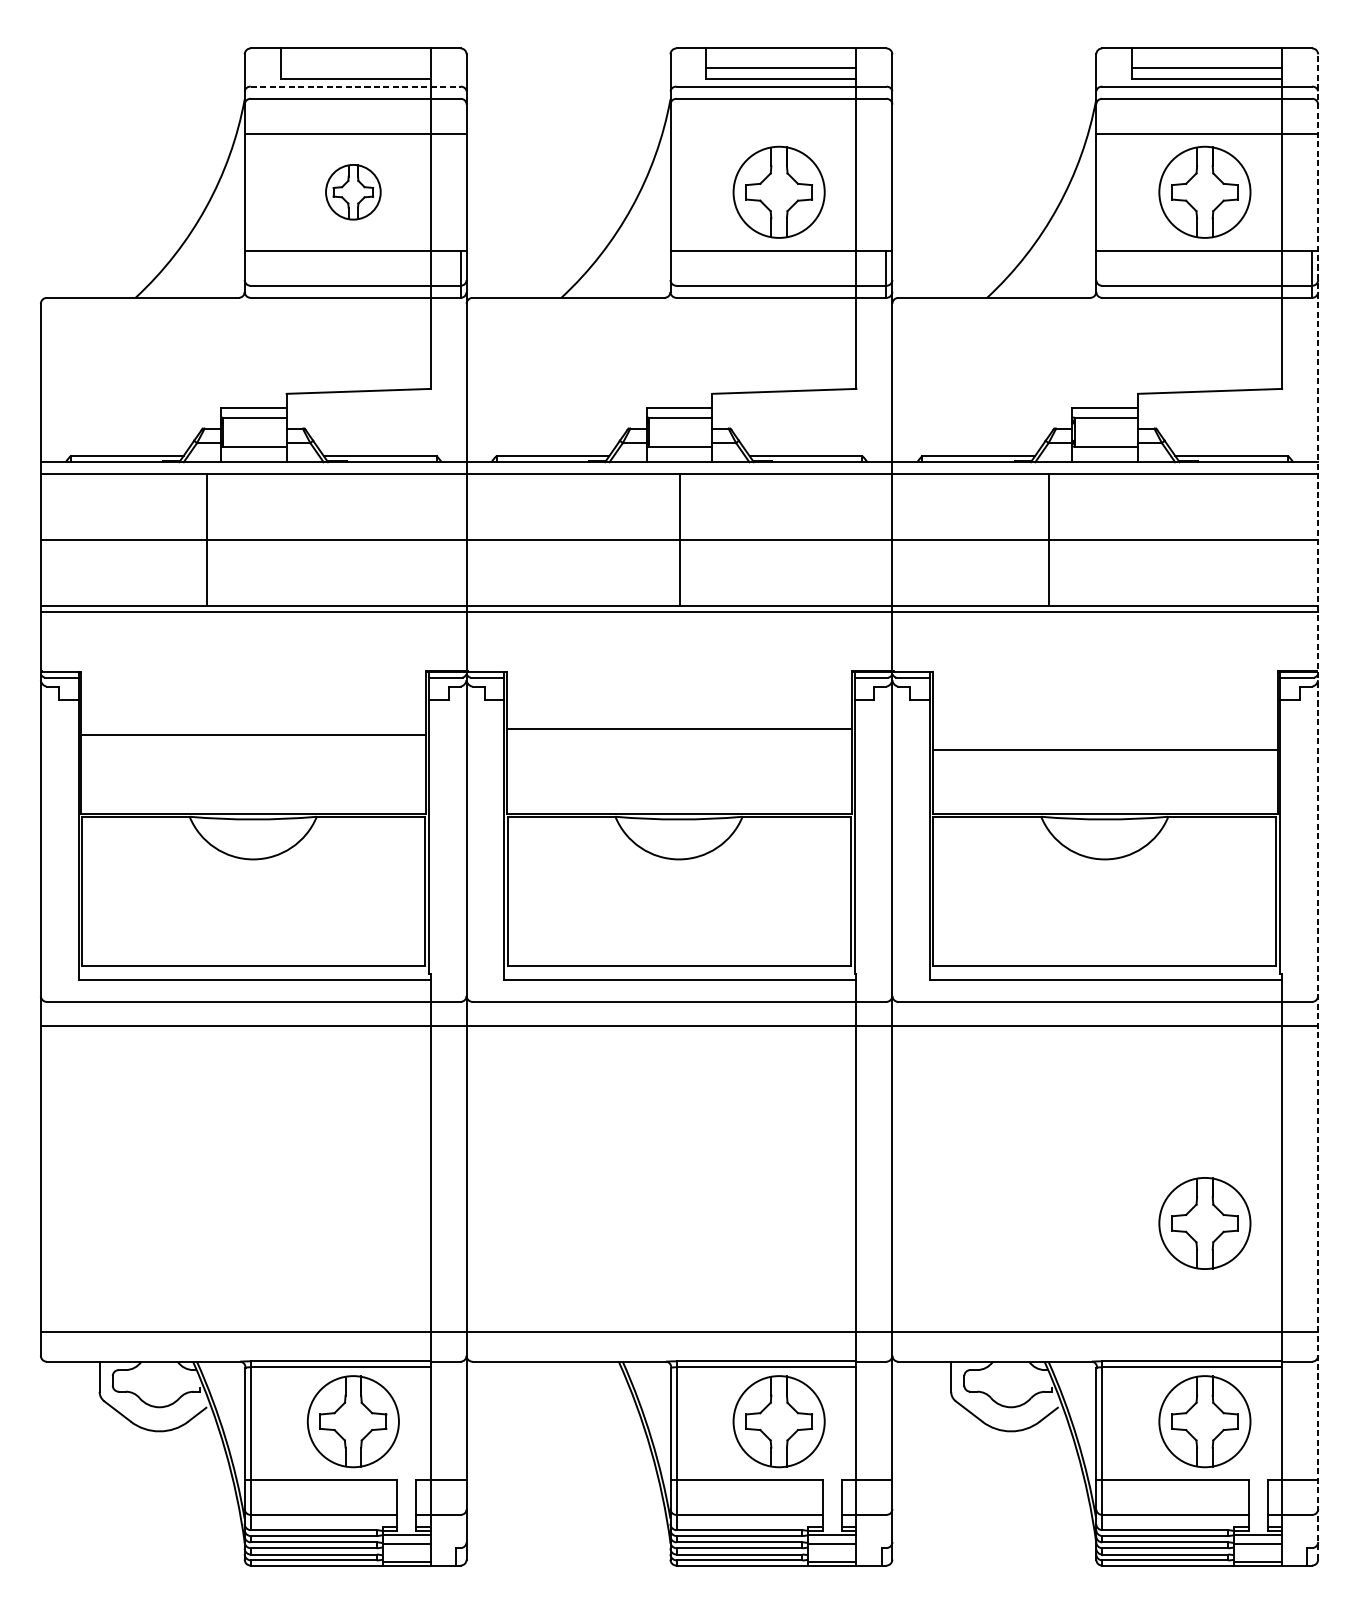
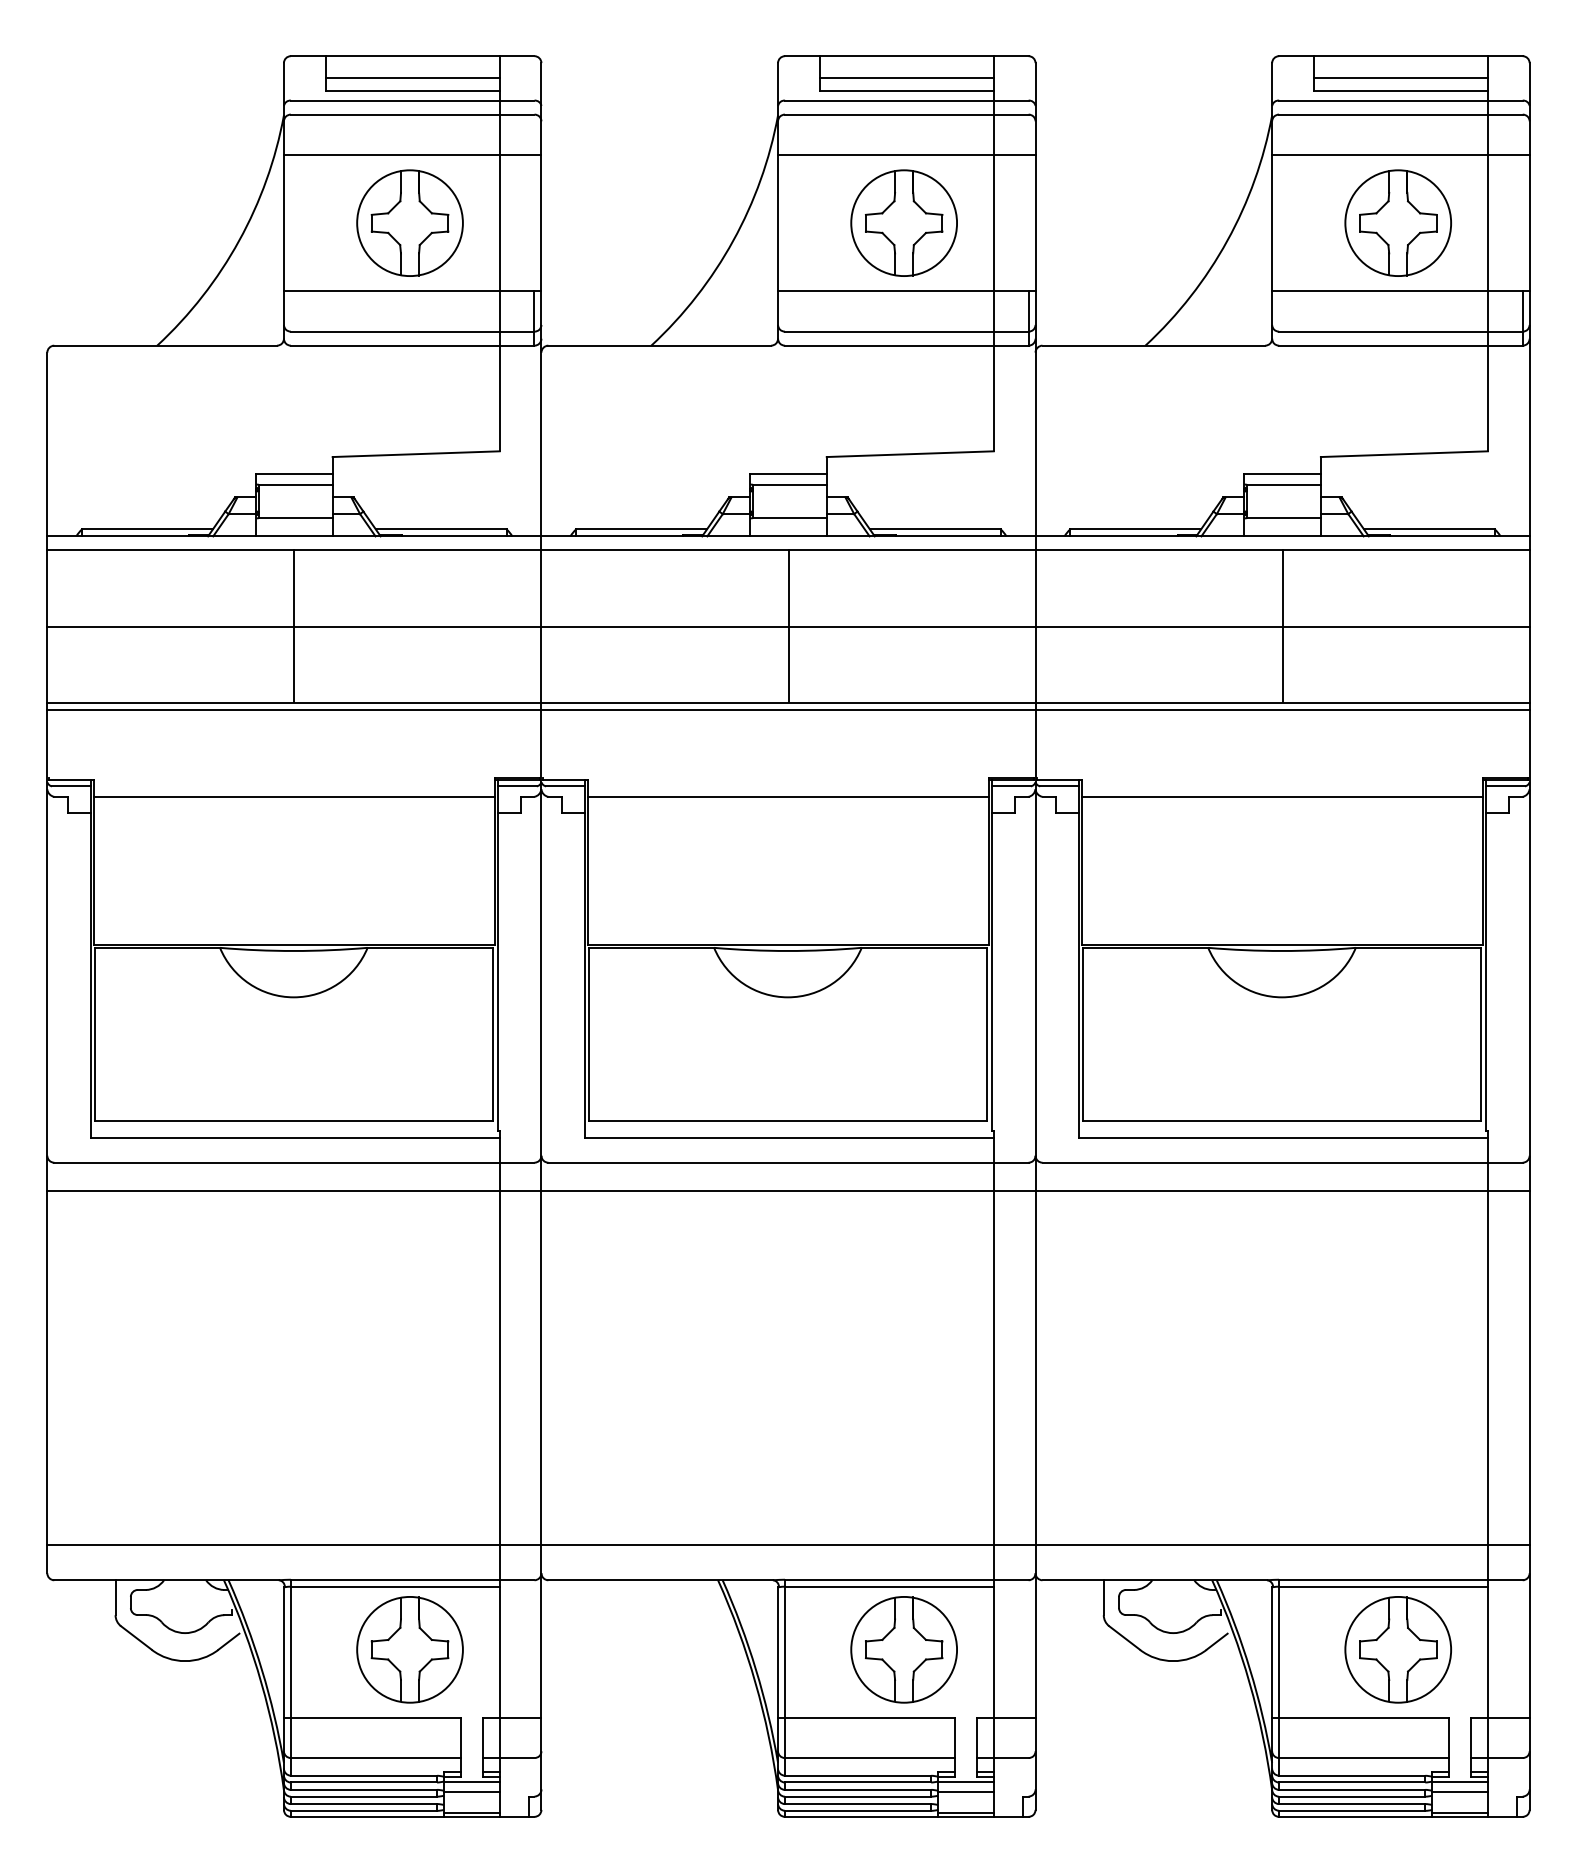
line: (355, 67) -> (412, 78), added
line: (355, 86) -> (412, 100), dashed -> solid
line: (781, 134) -> (906, 155), added
part: (352, 191) -> (409, 222), size x1.67
line: (207, 539) -> (294, 625), moved
line: (1049, 539) -> (1282, 625), moved
line: (679, 728) -> (788, 796), moved
line: (252, 734) -> (293, 796), moved
line: (1105, 749) -> (1282, 796), moved
line: (1318, 807) -> (1529, 936), dashed -> solid
part: (1204, 1223) -> (1397, 1419), removed

